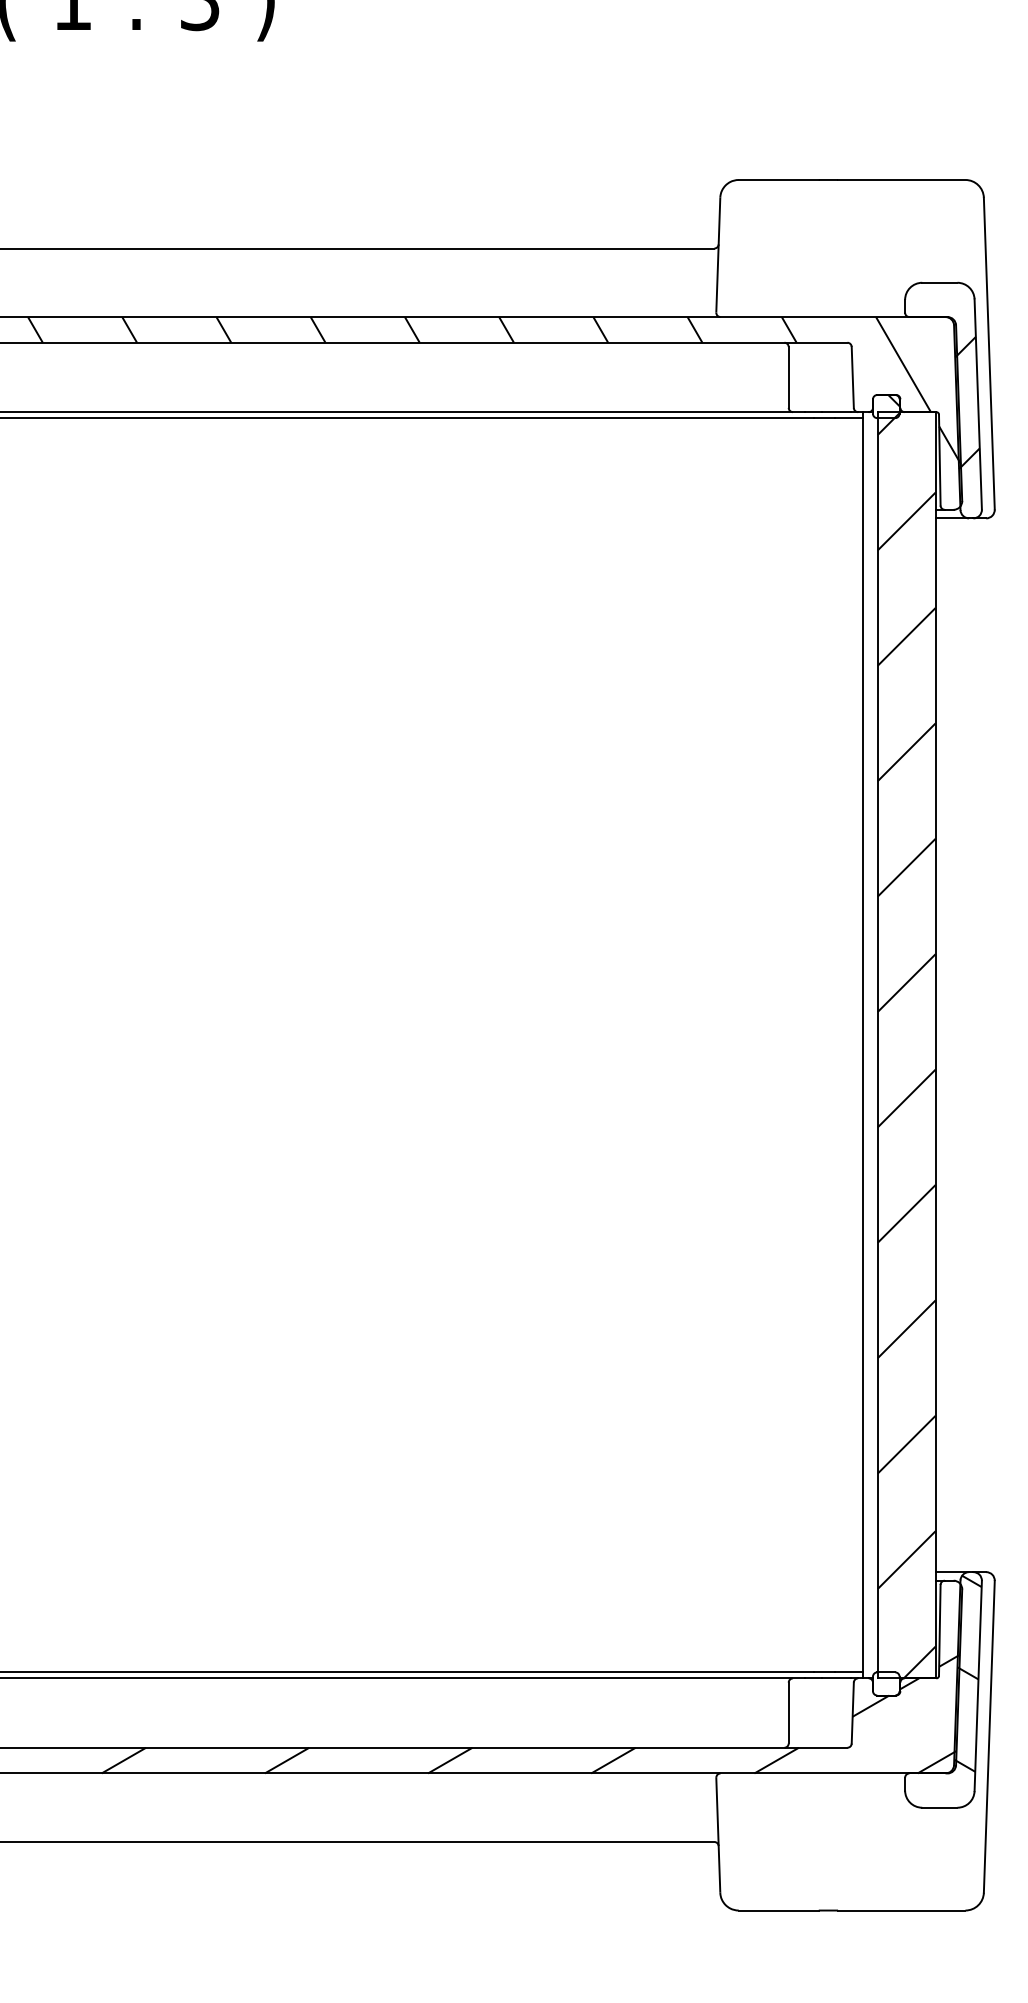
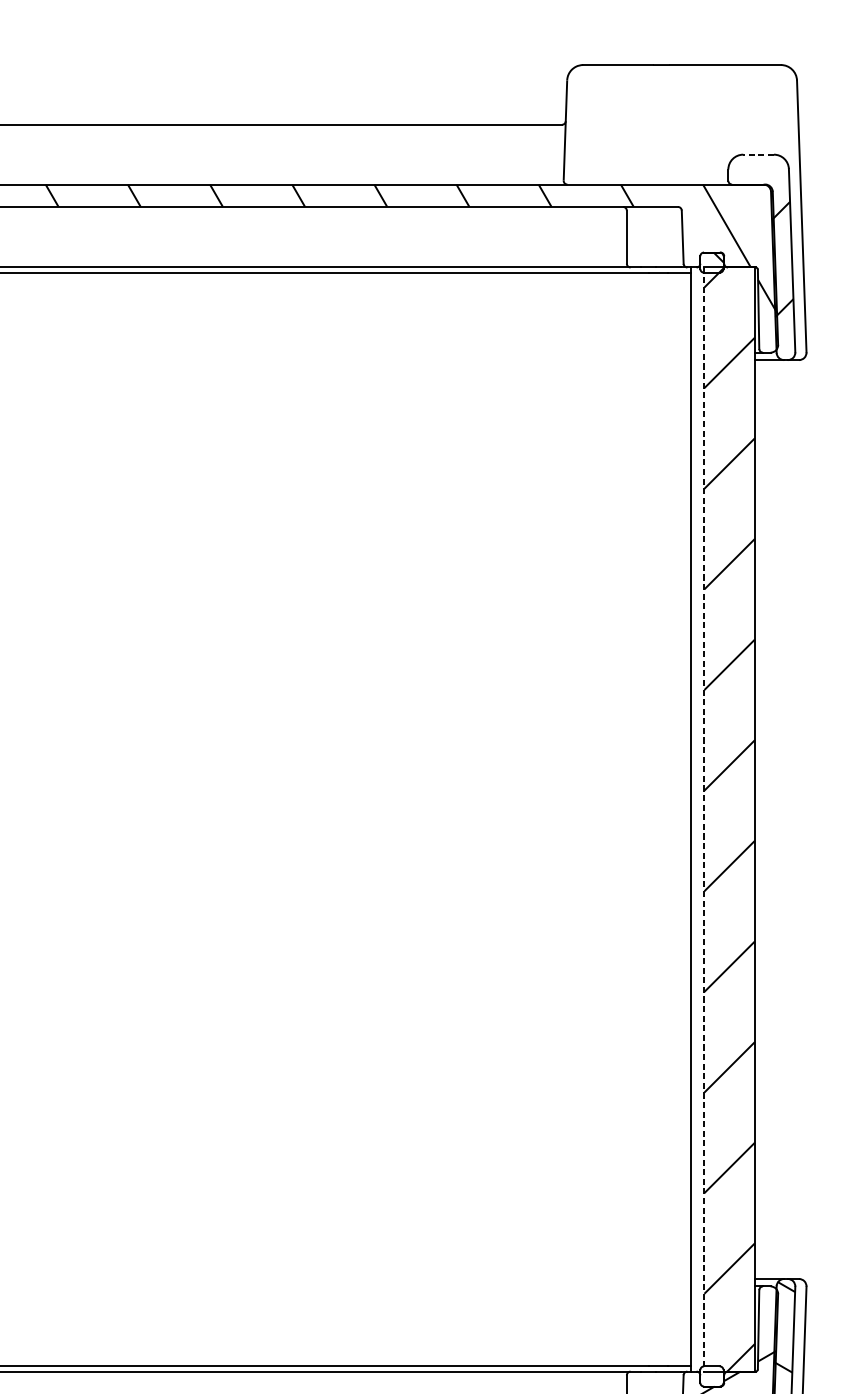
line: (939, 282) -> (758, 154), solid -> dashed
line: (877, 1045) -> (704, 819), solid -> dashed

